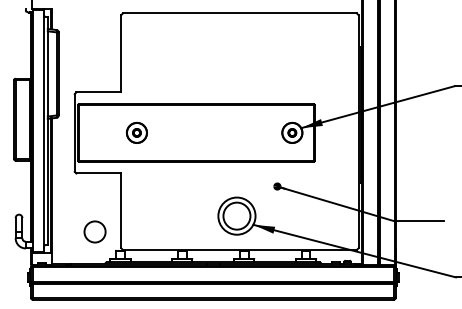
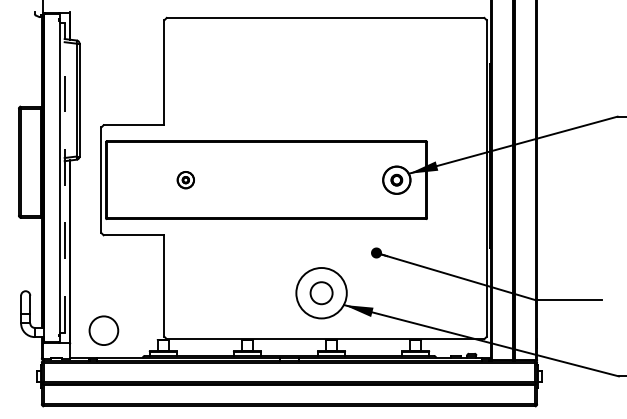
line: (47, 130) -> (64, 177), solid -> dashed
part: (136, 132) -> (185, 179), size x0.6
circle: (236, 215) -> (321, 292), size x0.6
circle: (94, 231) -> (103, 330), moved

